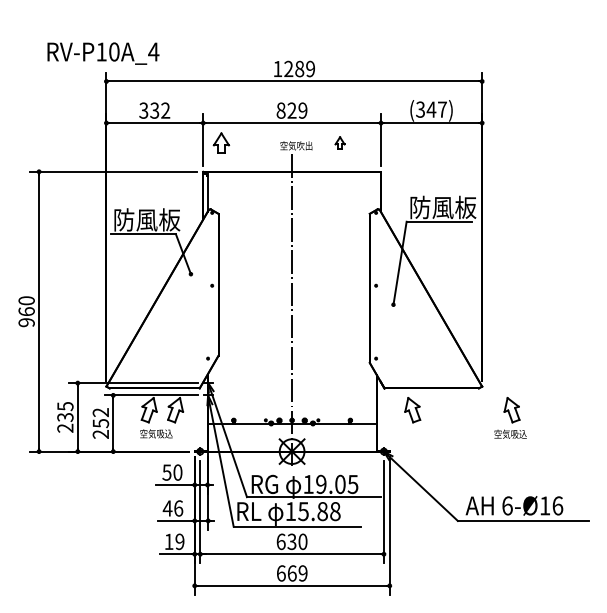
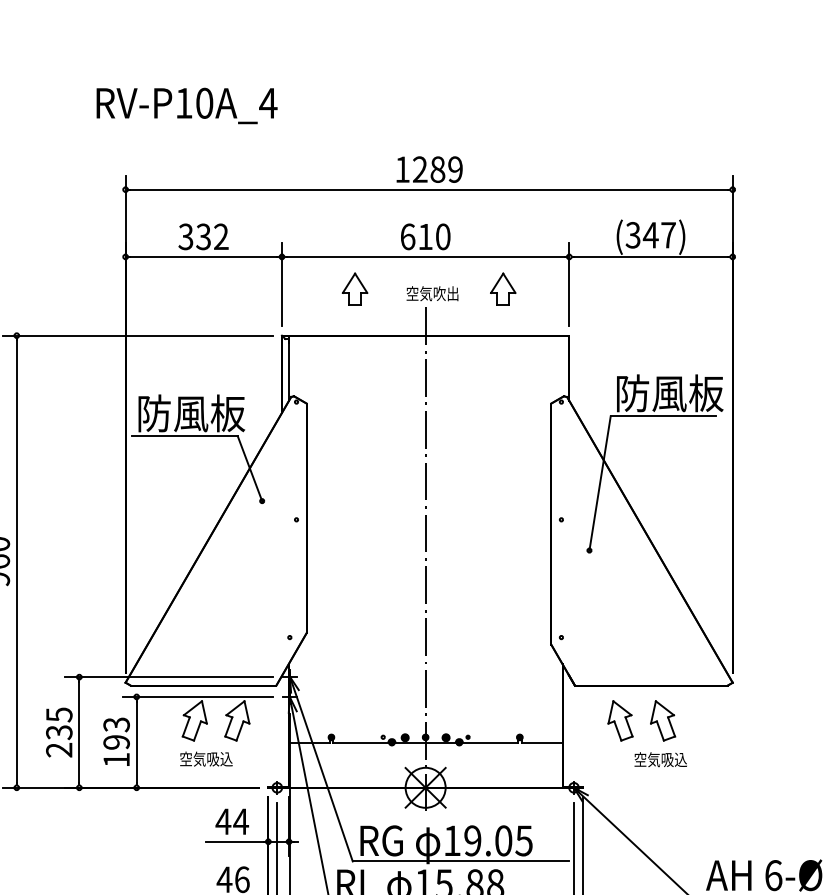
text: (103, 53) -> (187, 105), moved
text: (291, 110) -> (424, 236), 829 -> 610
part: (221, 142) -> (355, 288), moved
part: (339, 142) -> (502, 288), size x1.67
part: (510, 417) -> (660, 732), moved
text: (100, 423) -> (116, 742), 252 -> 193
text: (172, 472) -> (232, 821), 50 -> 44

